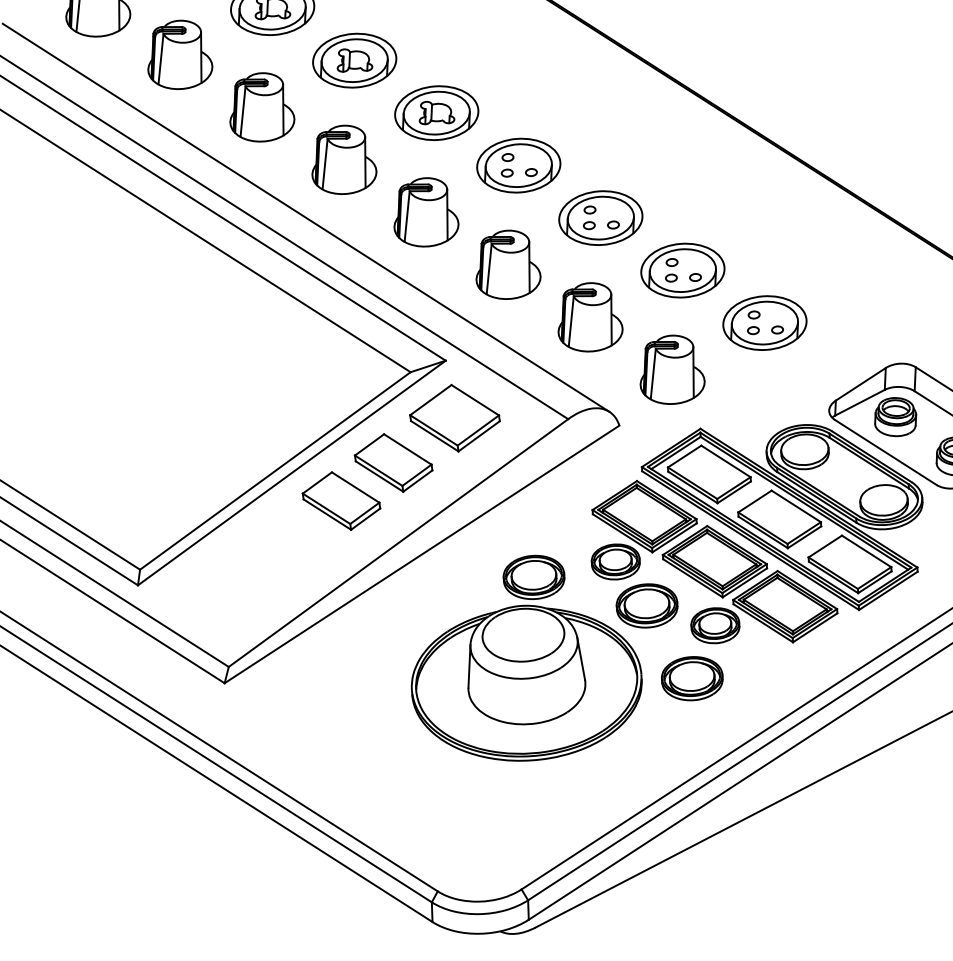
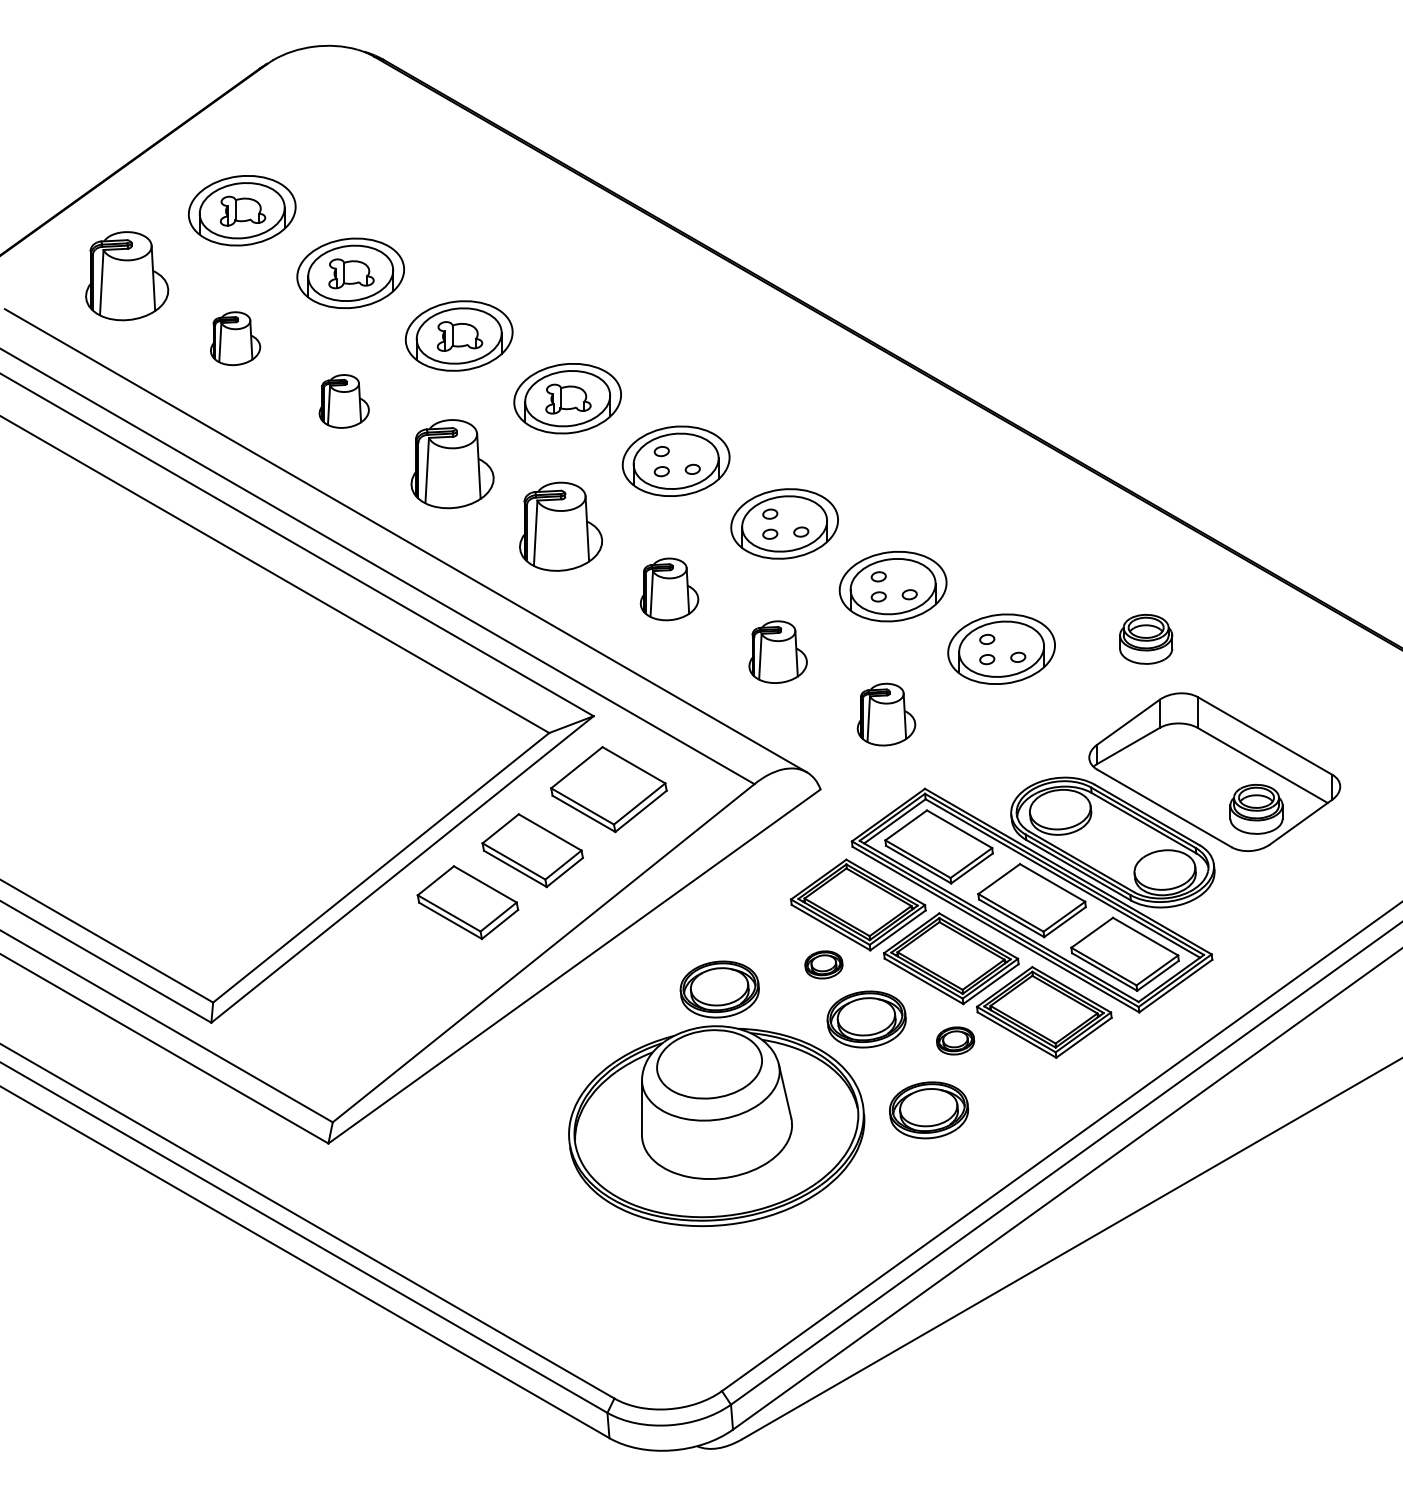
part: (180, 54) -> (235, 338), size x0.6
part: (263, 107) -> (344, 401), size x0.6
part: (509, 264) -> (669, 589), size x0.7
part: (591, 317) -> (778, 652), size x0.7
part: (673, 369) -> (886, 714), size x0.7
part: (896, 417) -> (1146, 639), moved
part: (615, 561) -> (823, 964), size x0.6
part: (715, 625) -> (955, 1040), size x0.6

